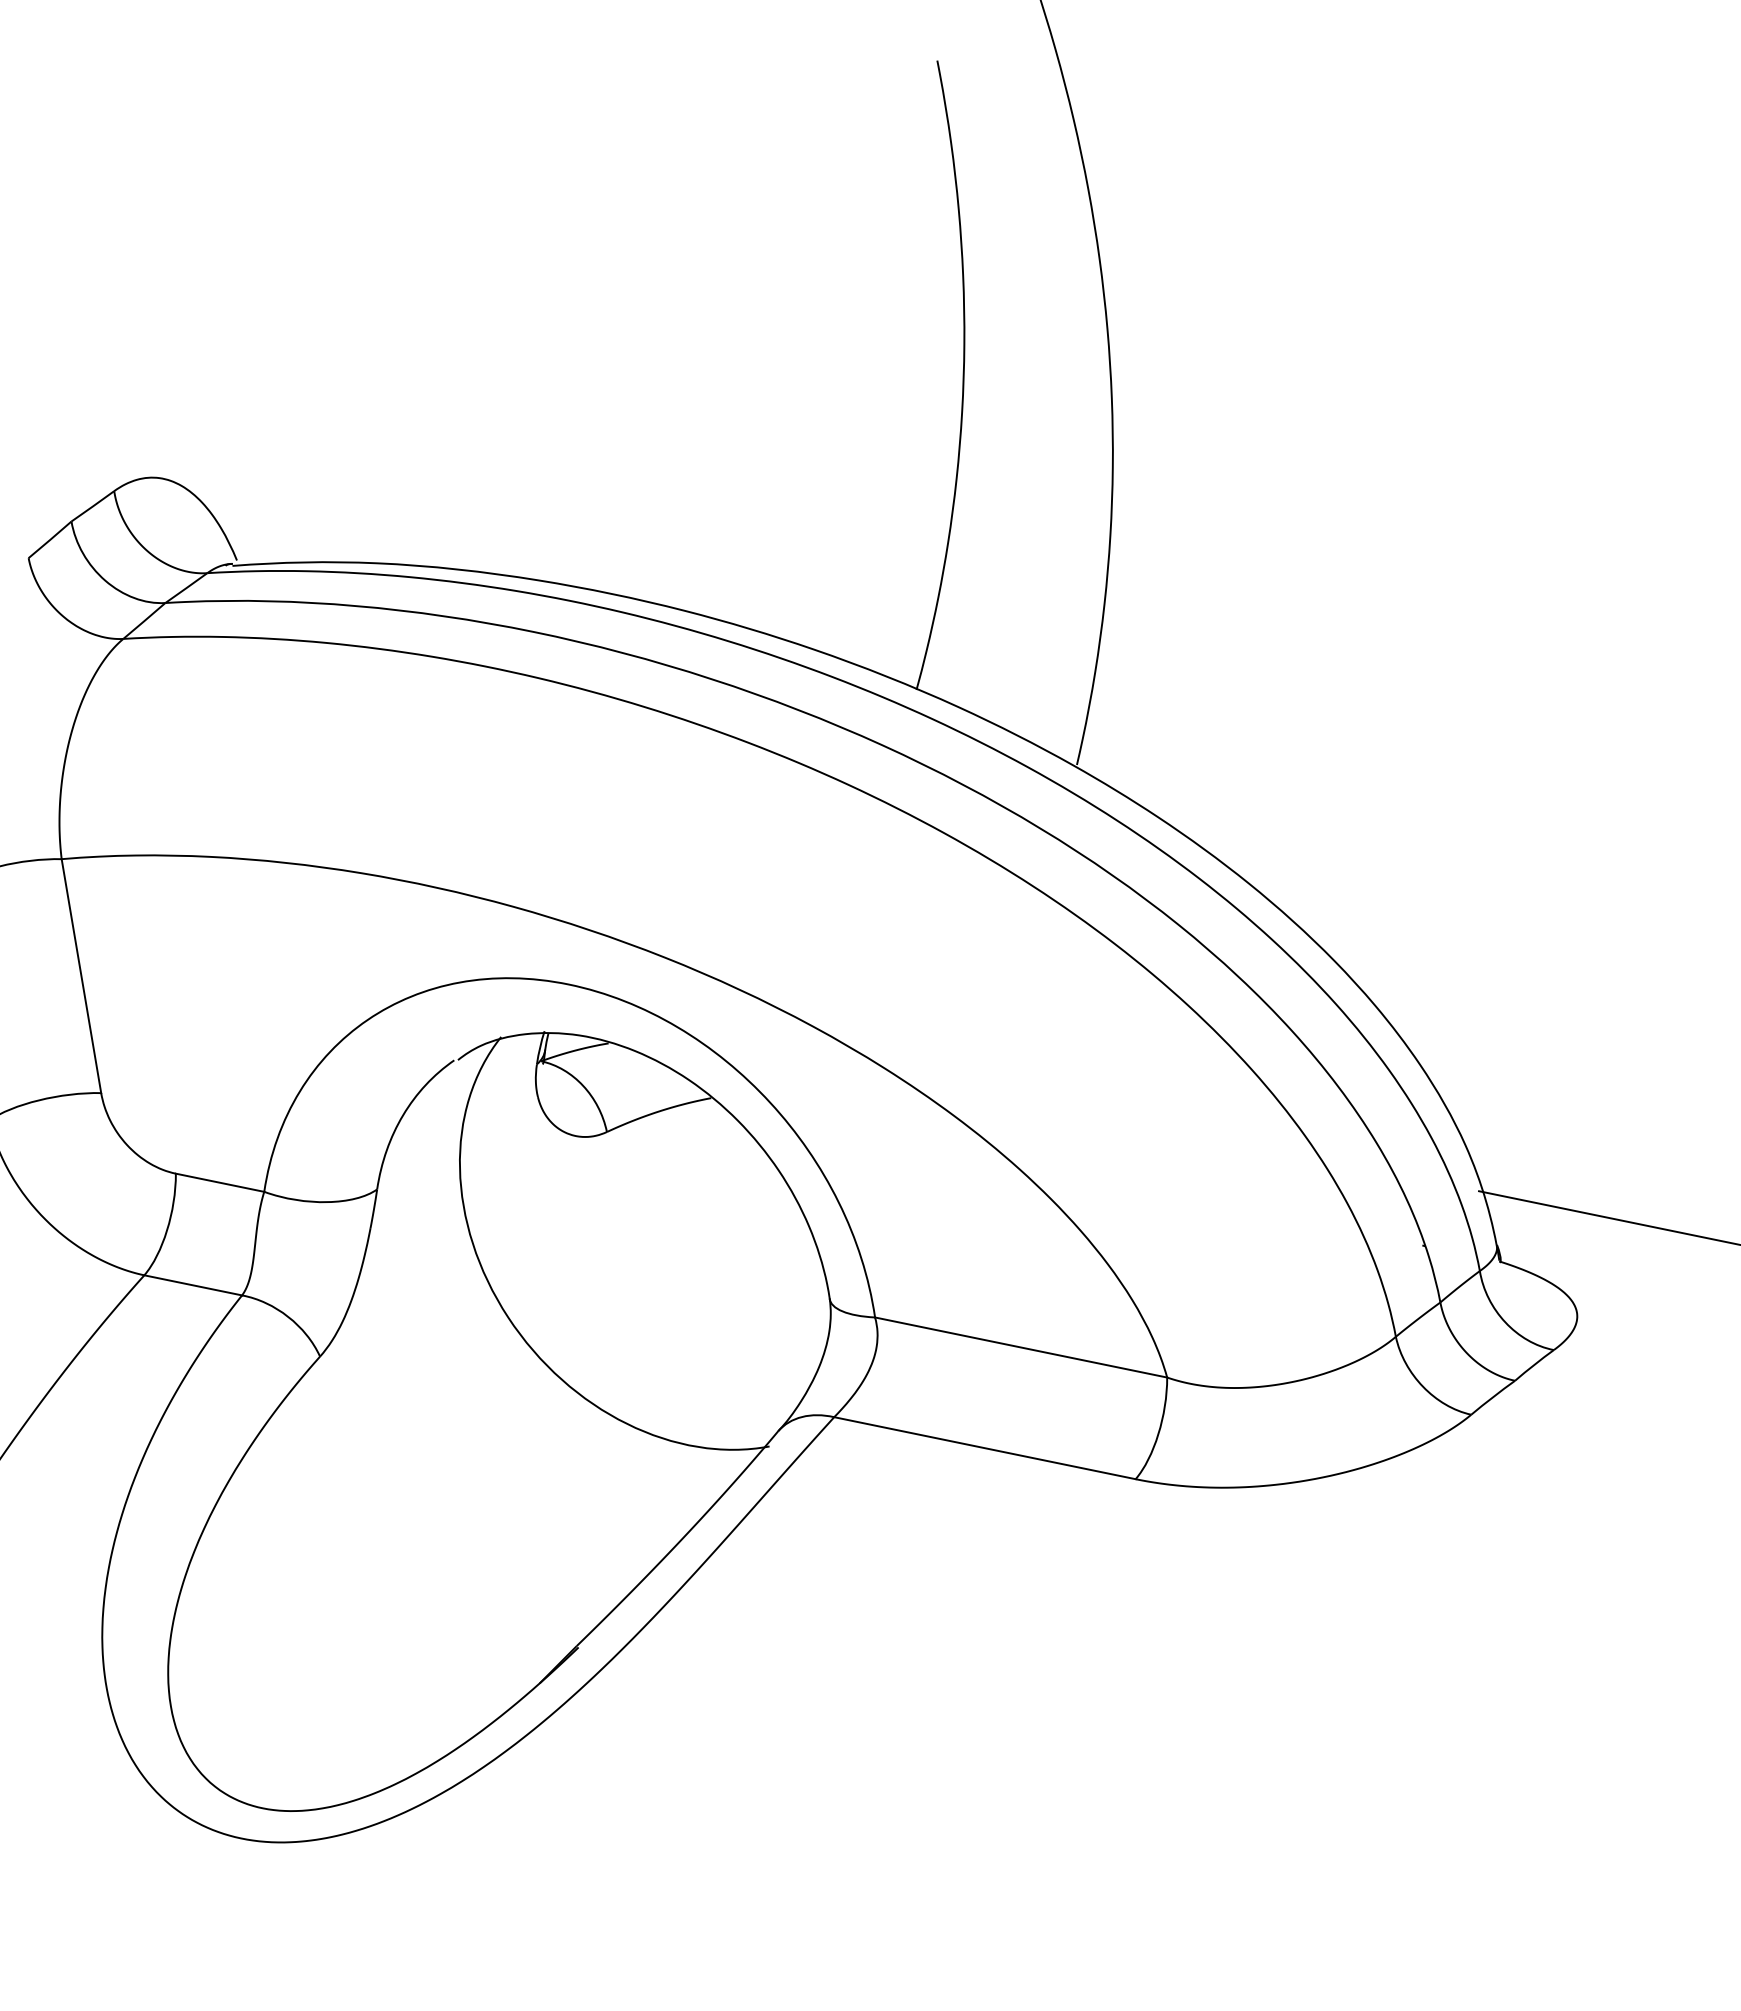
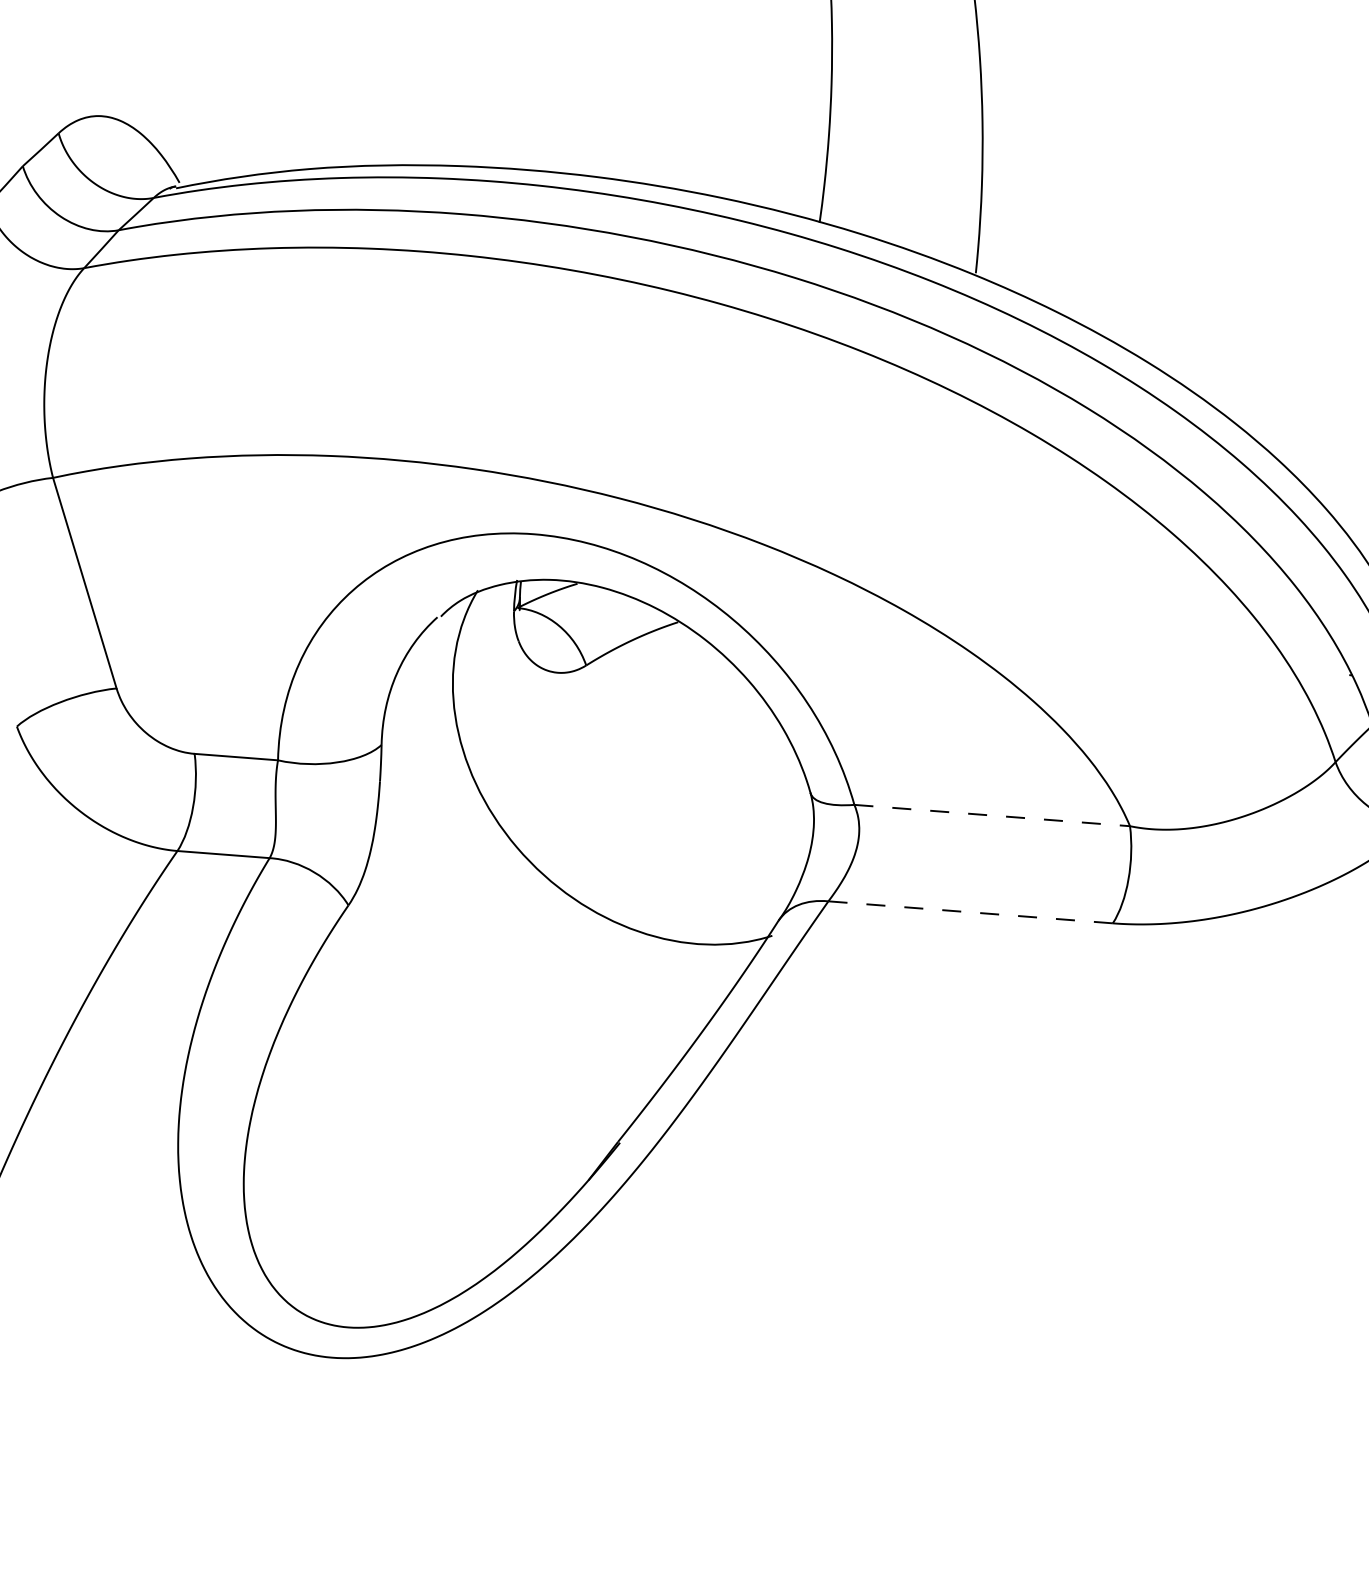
line: (1021, 1347) -> (992, 815), solid -> dashed
line: (984, 1448) -> (970, 912), solid -> dashed

